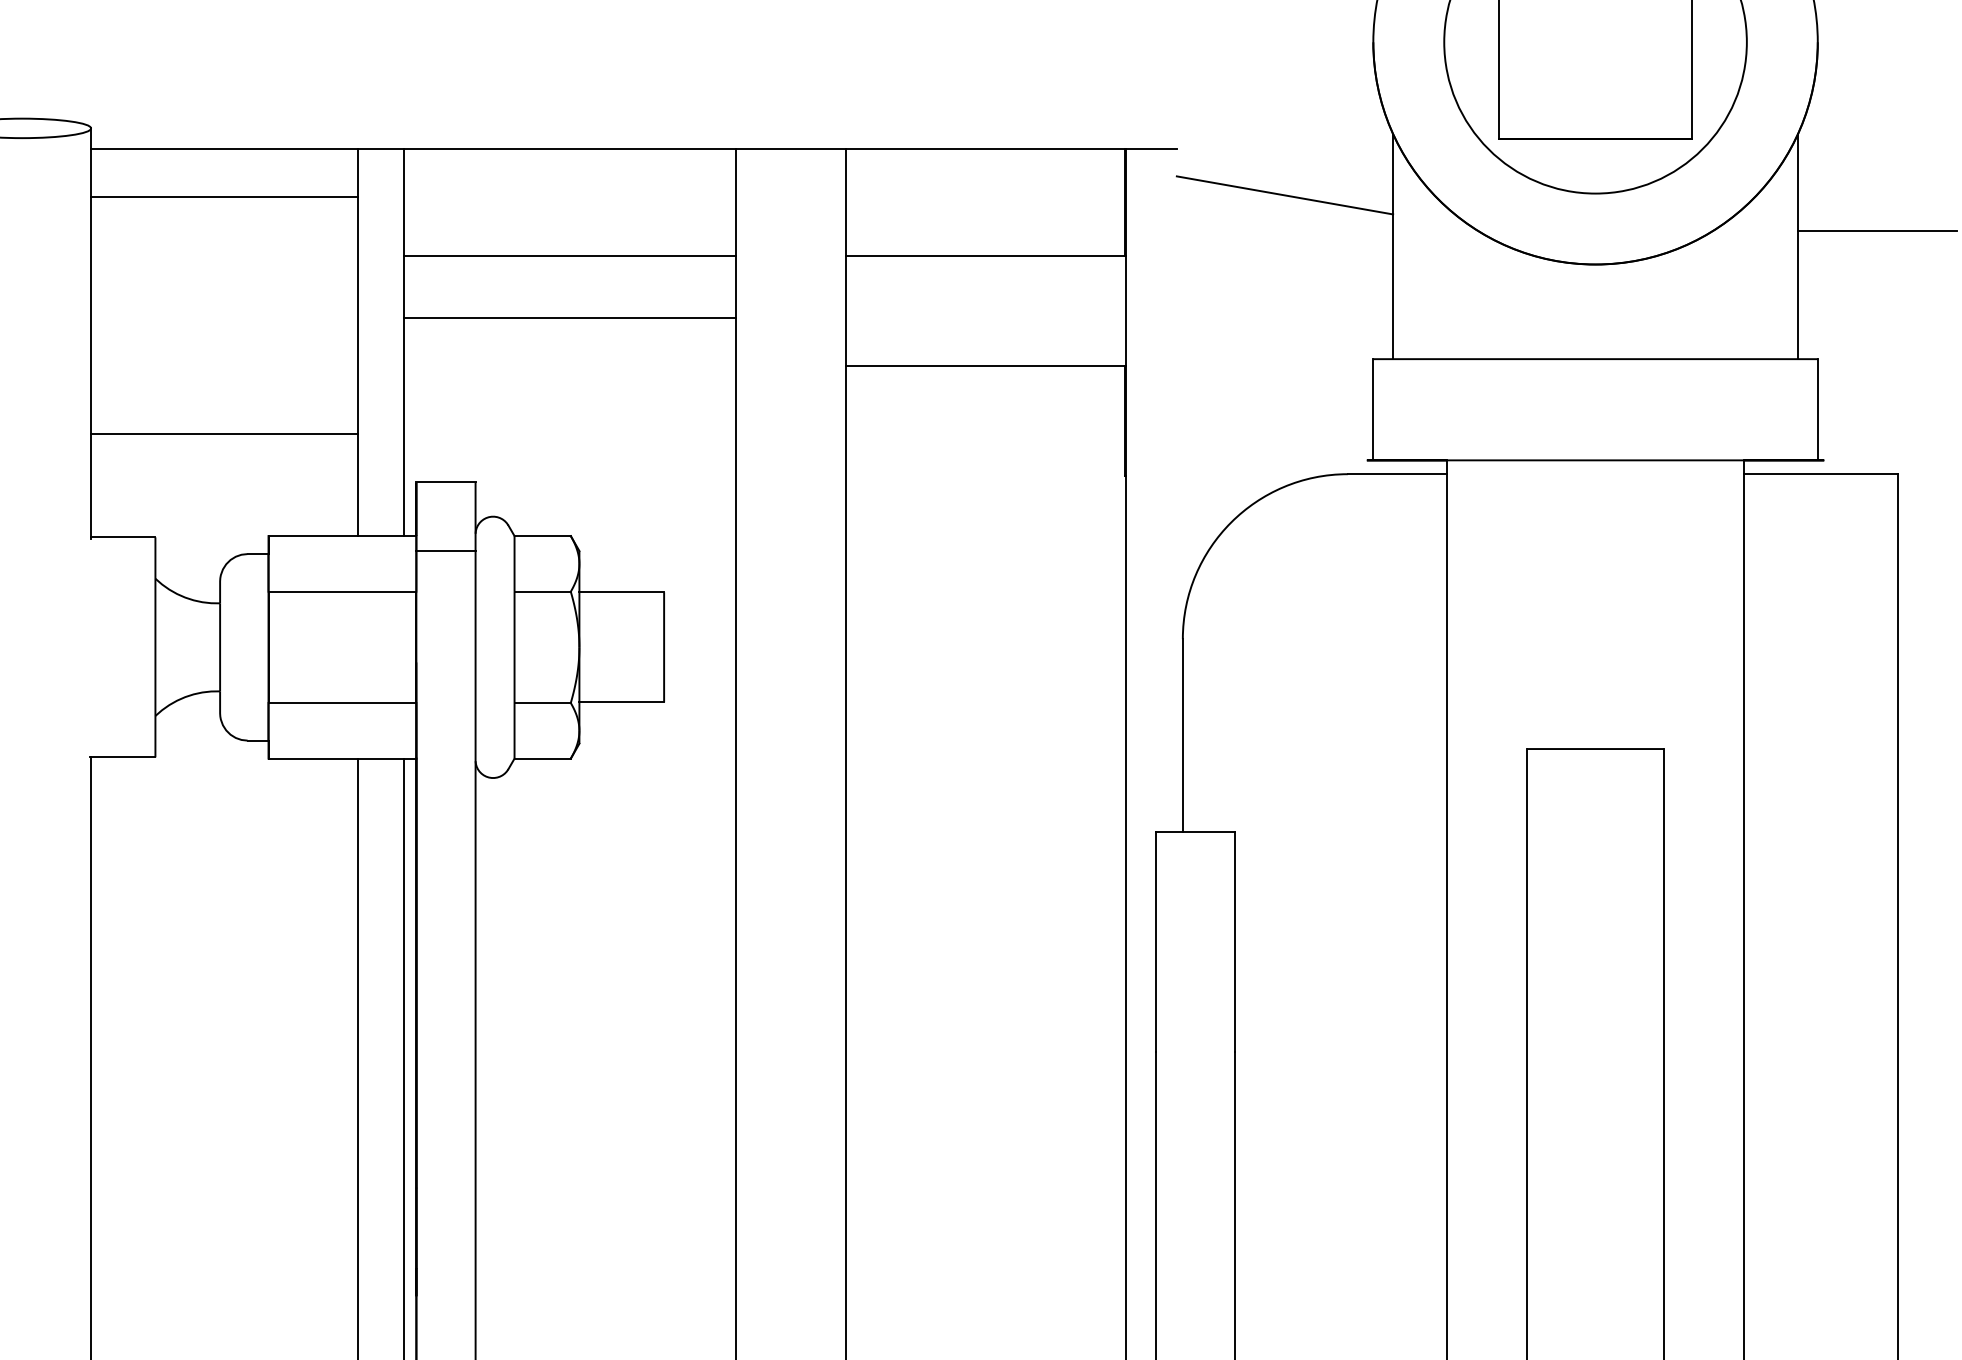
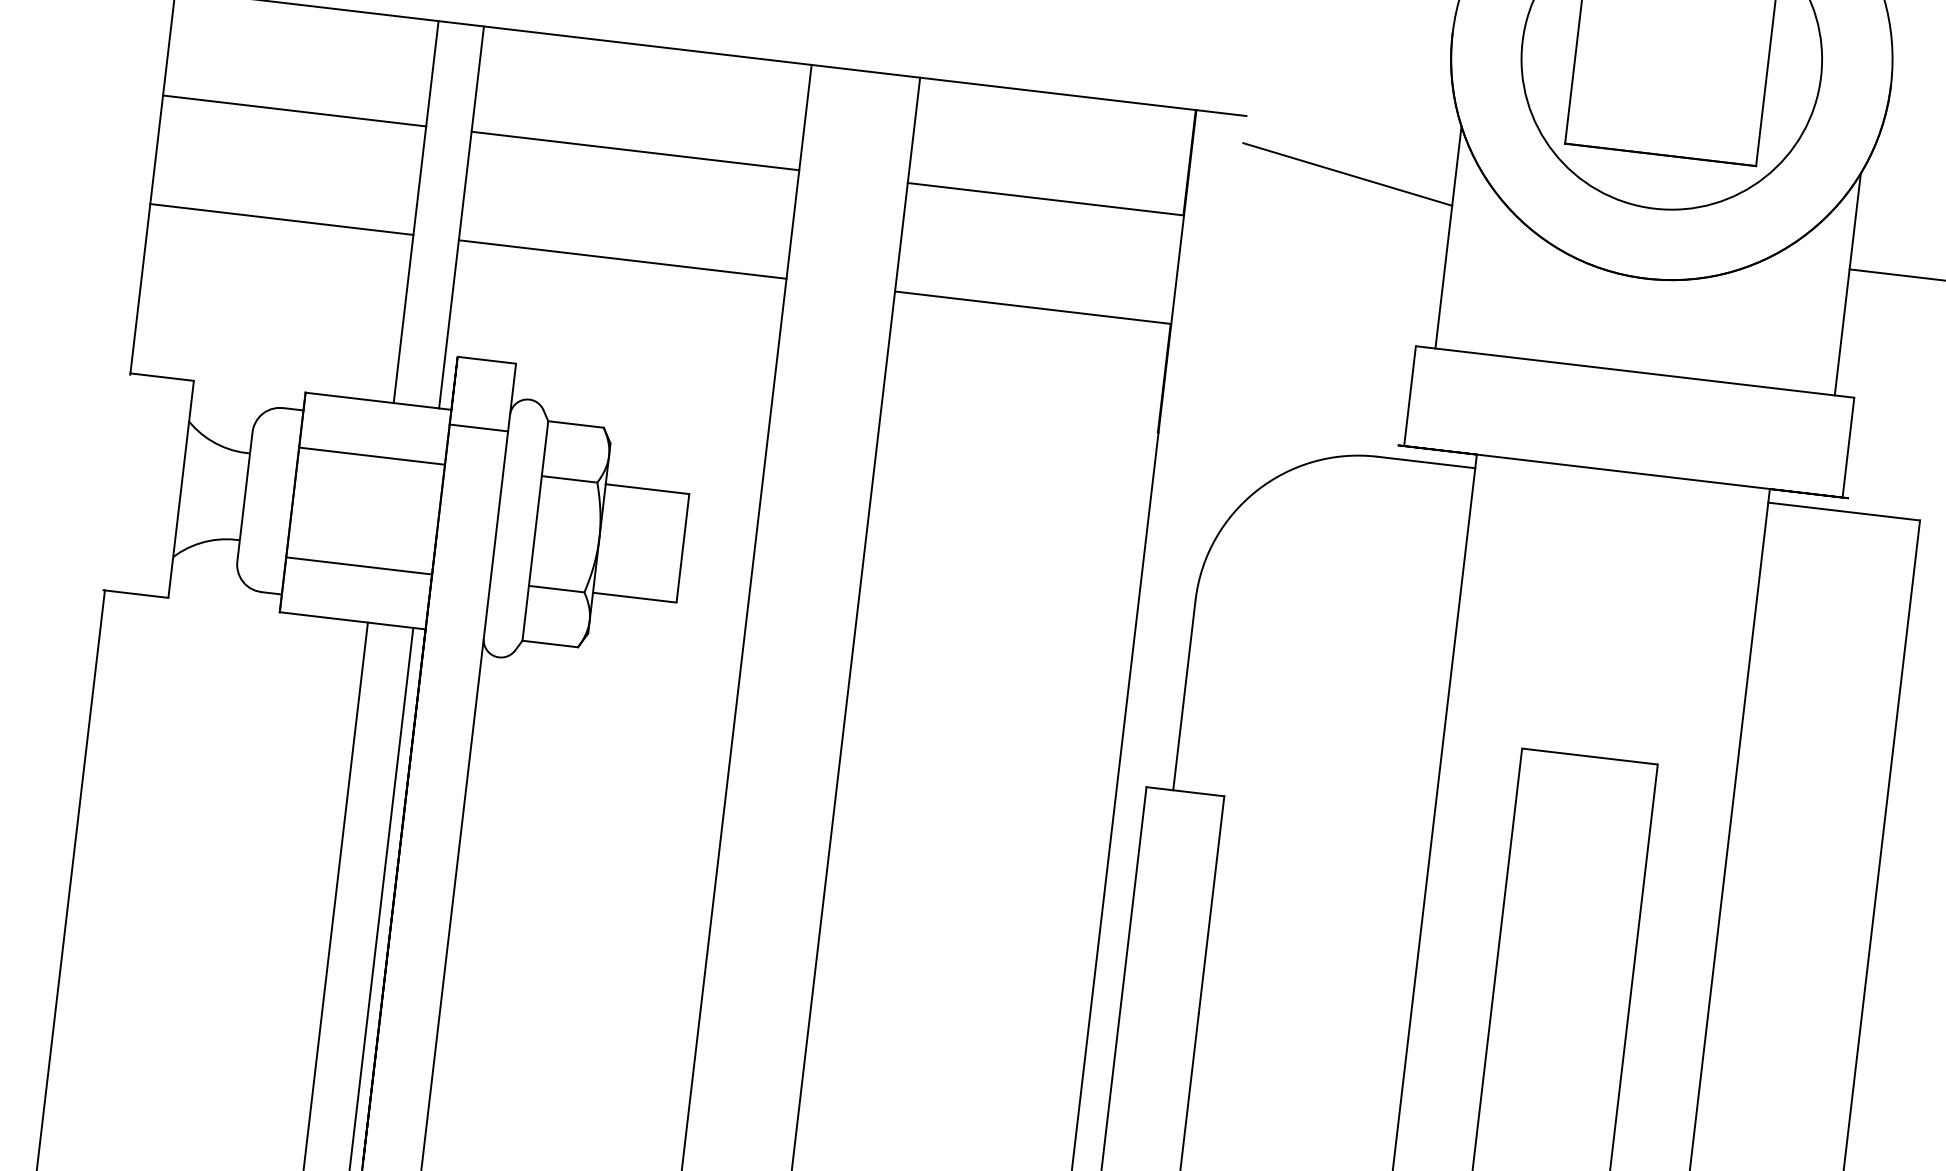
line: (224, 196) -> (294, 110), moved
line: (569, 317) -> (622, 259), moved
line: (224, 433) -> (281, 219), moved

